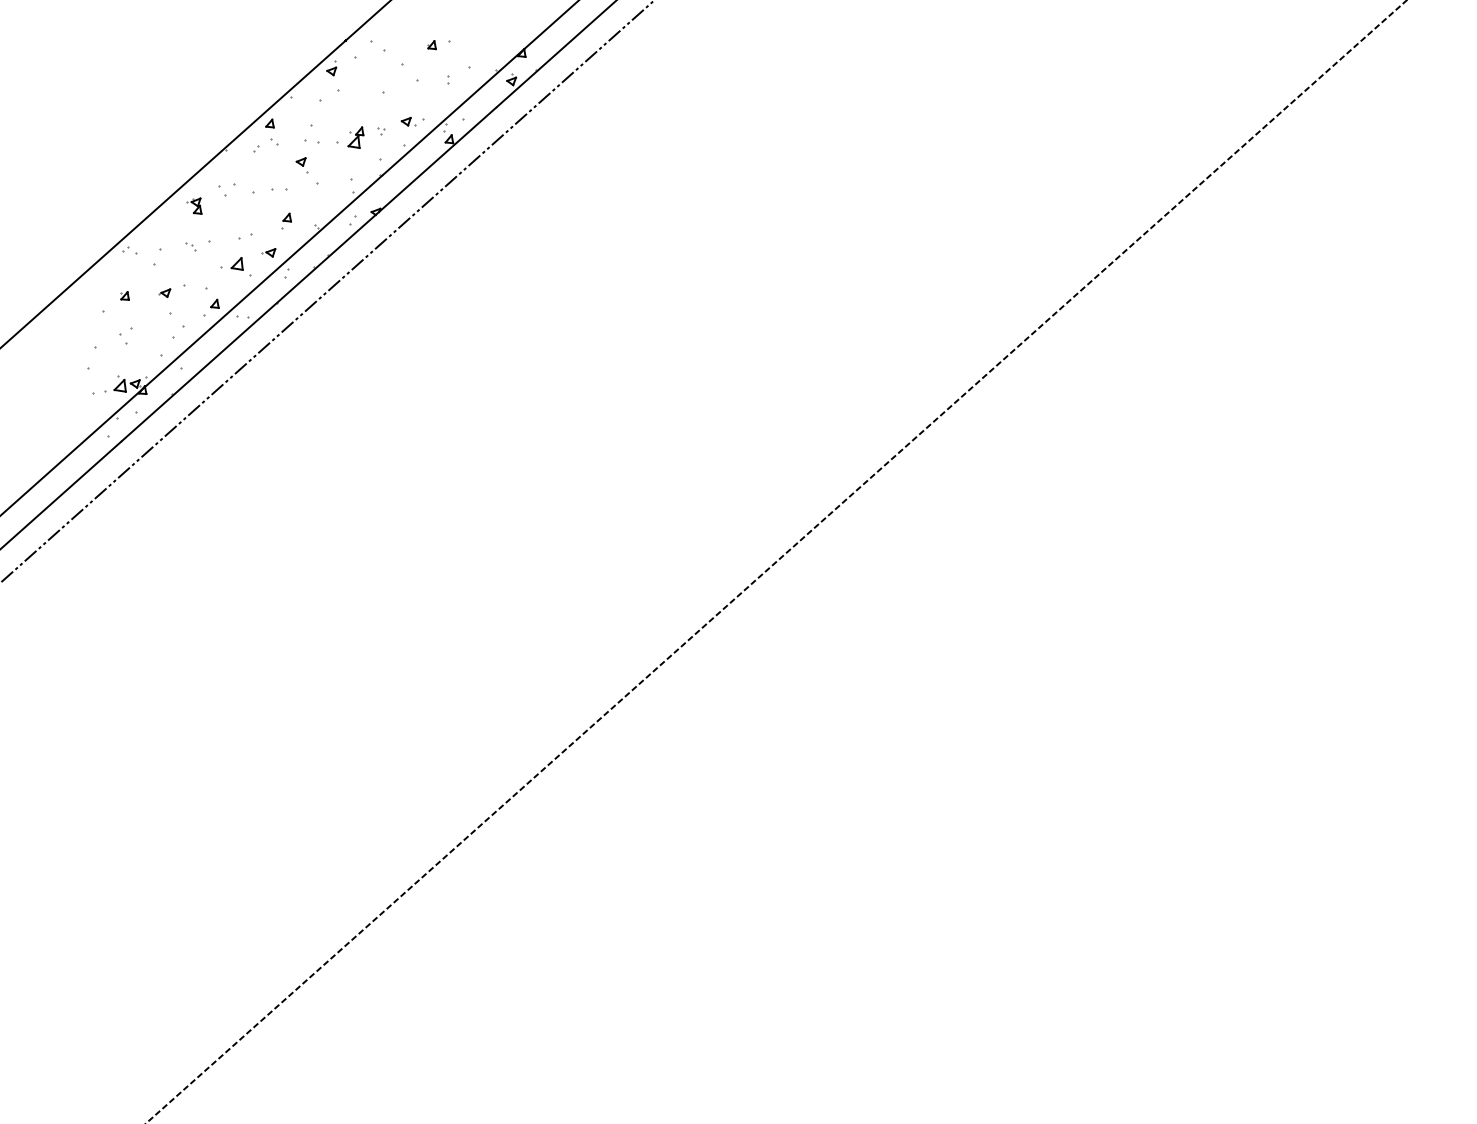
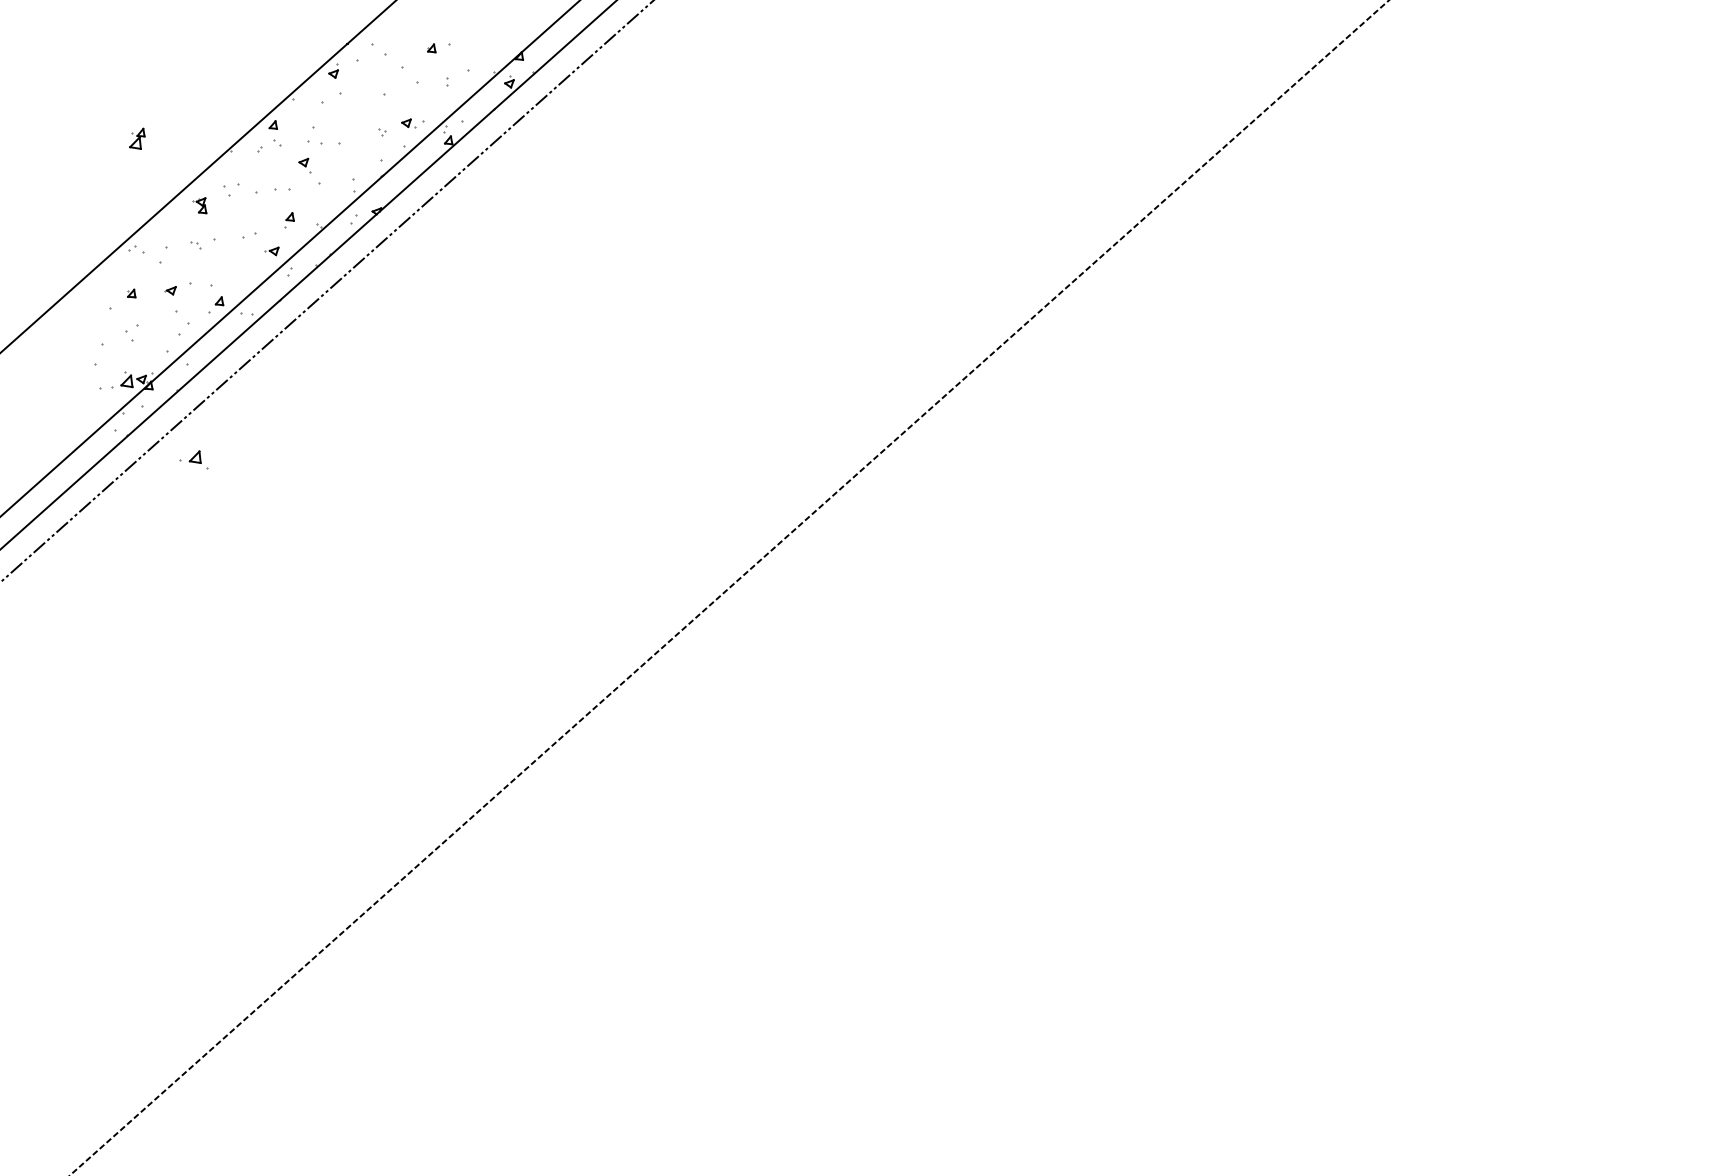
part: (356, 137) -> (137, 138), moved
part: (235, 266) -> (193, 459), moved

